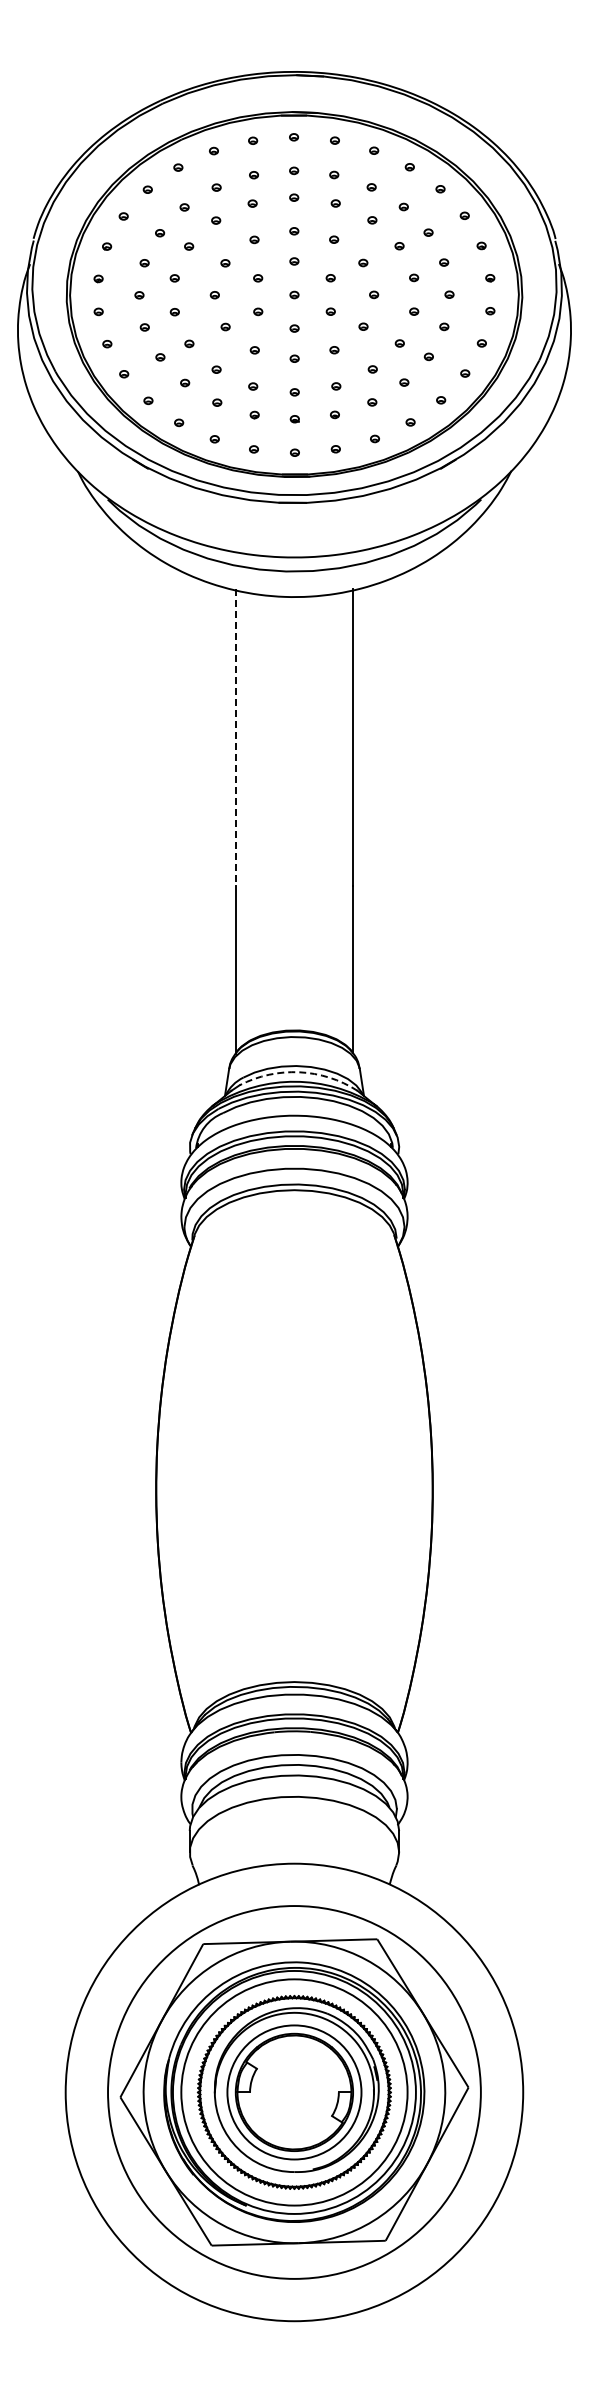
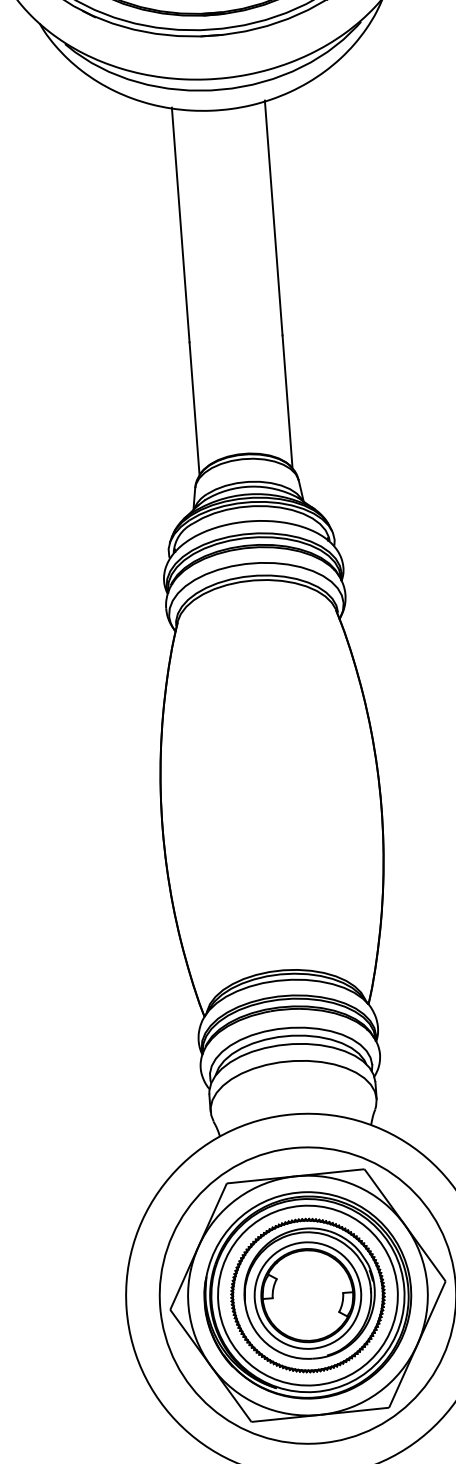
line: (235, 737) -> (180, 225), dashed -> solid
arc: (299, 1072) -> (251, 486), dashed -> solid

